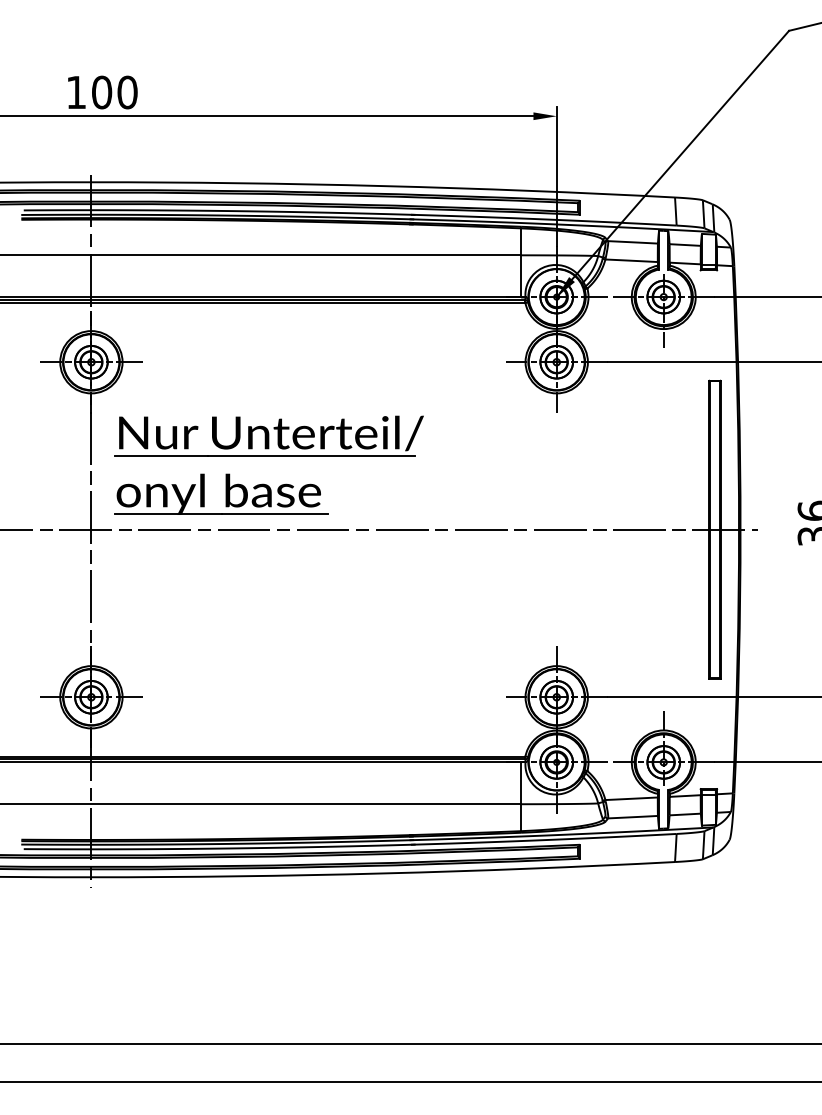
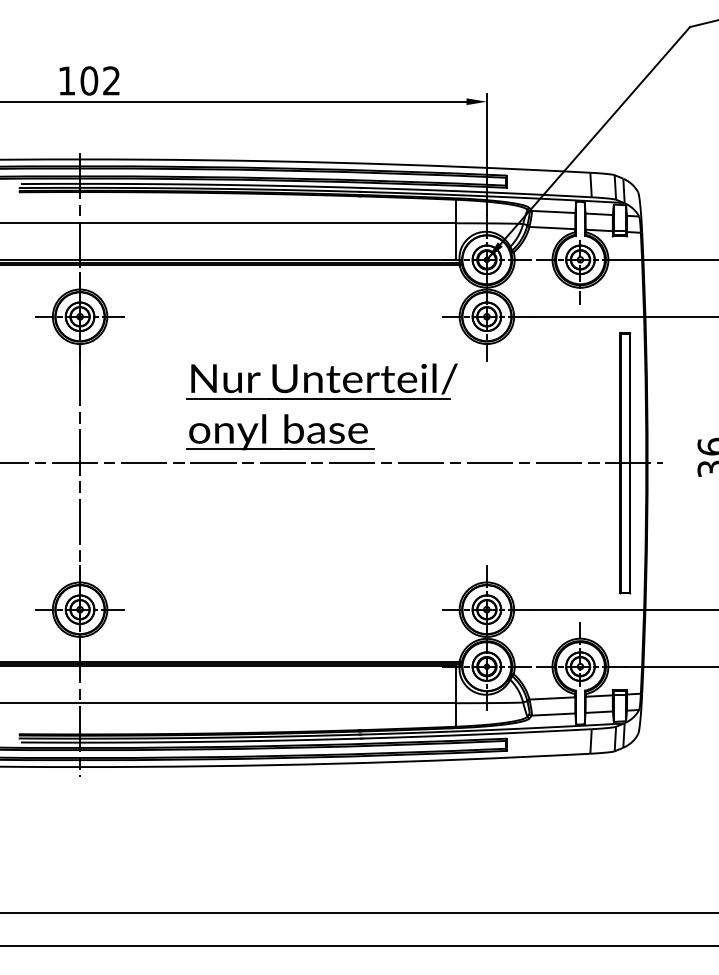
text: (127, 91) -> (111, 80), 100 -> 102
part: (268, 456) -> (321, 399), moved

